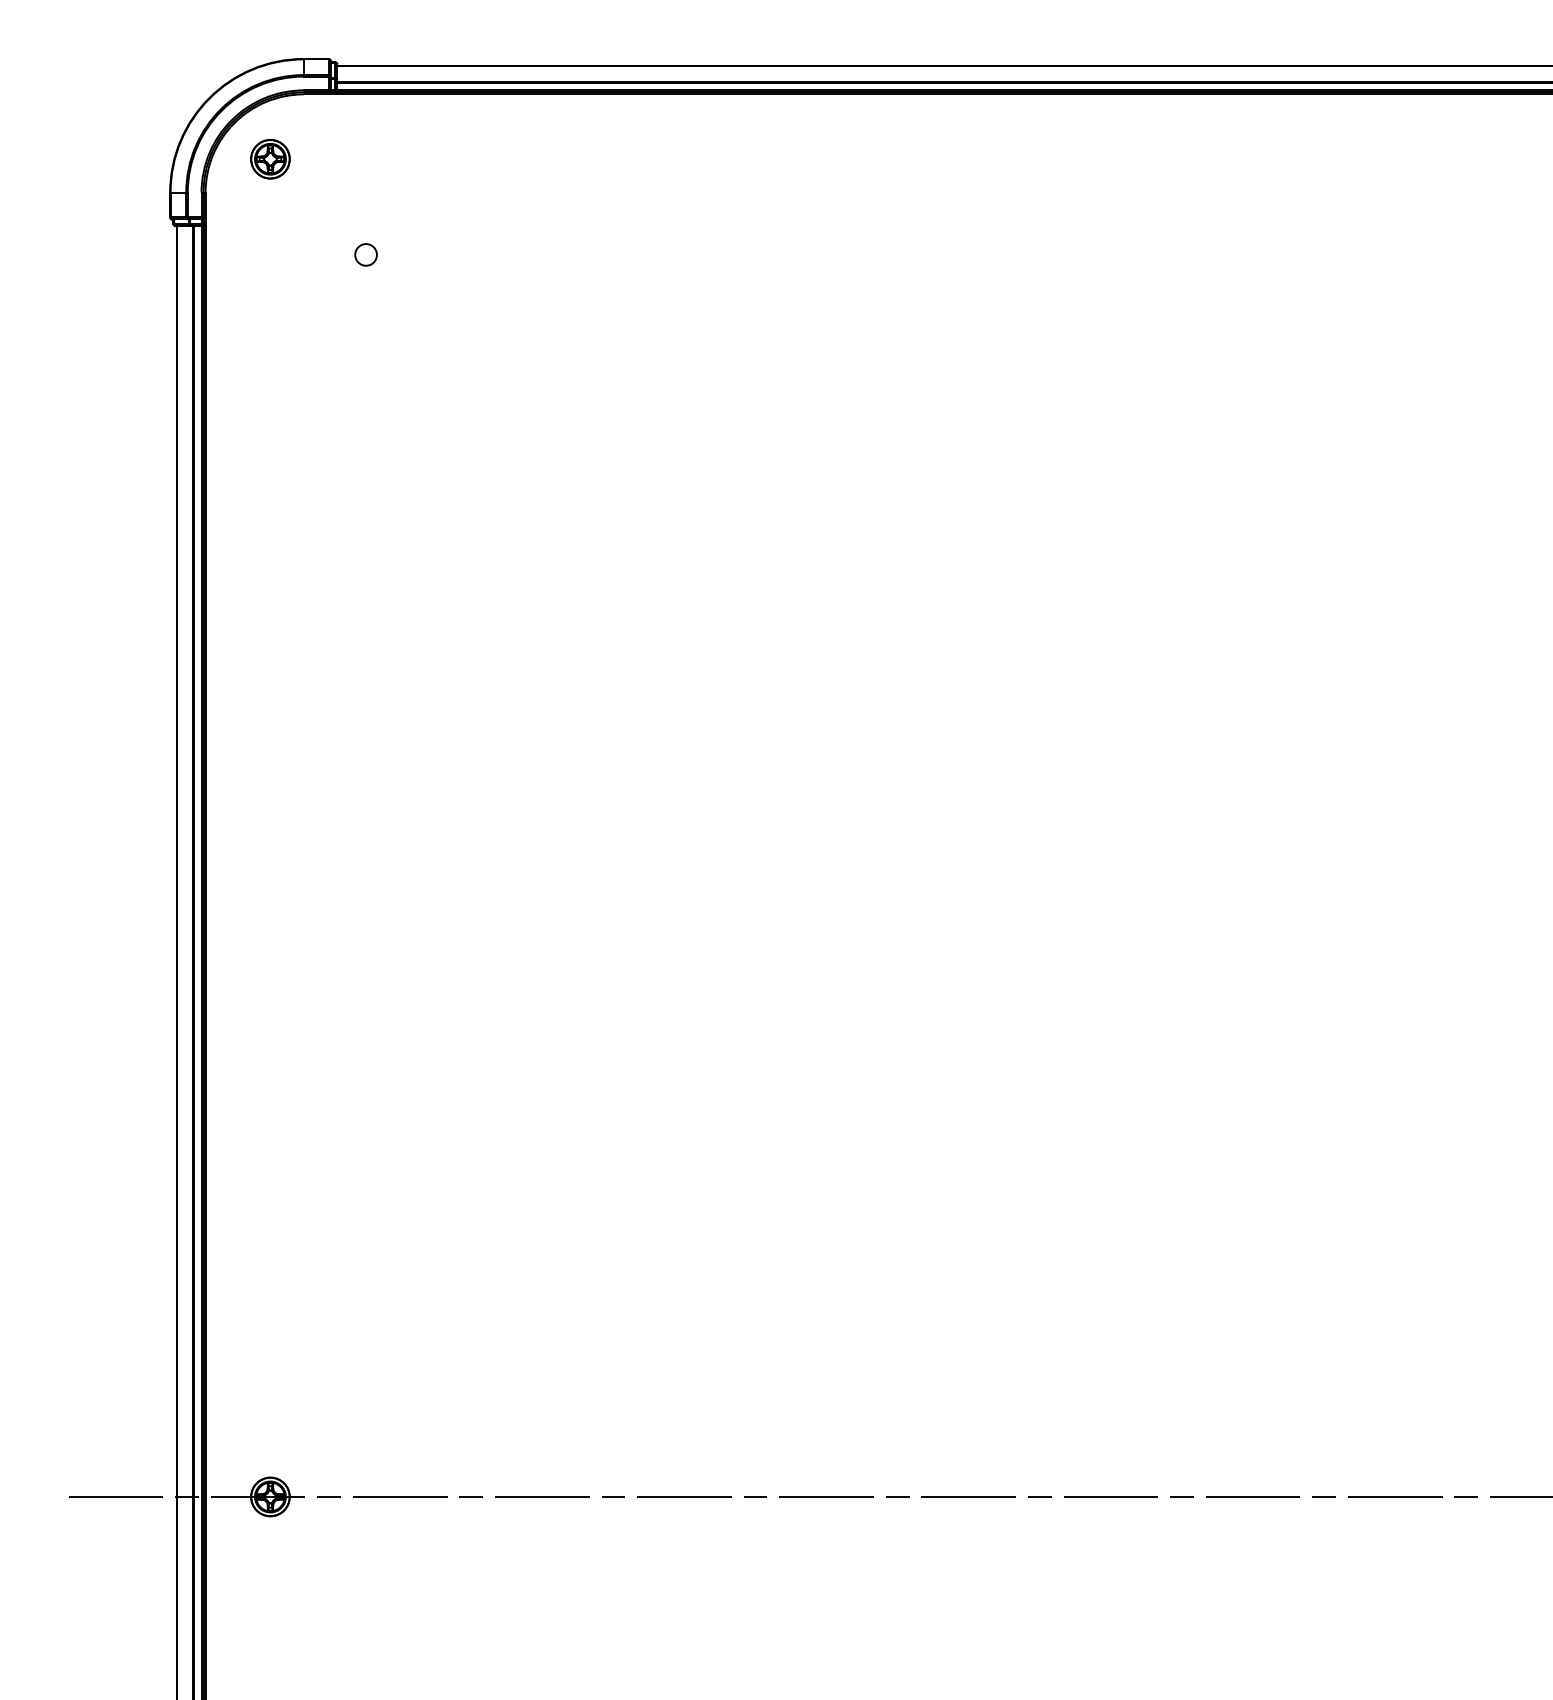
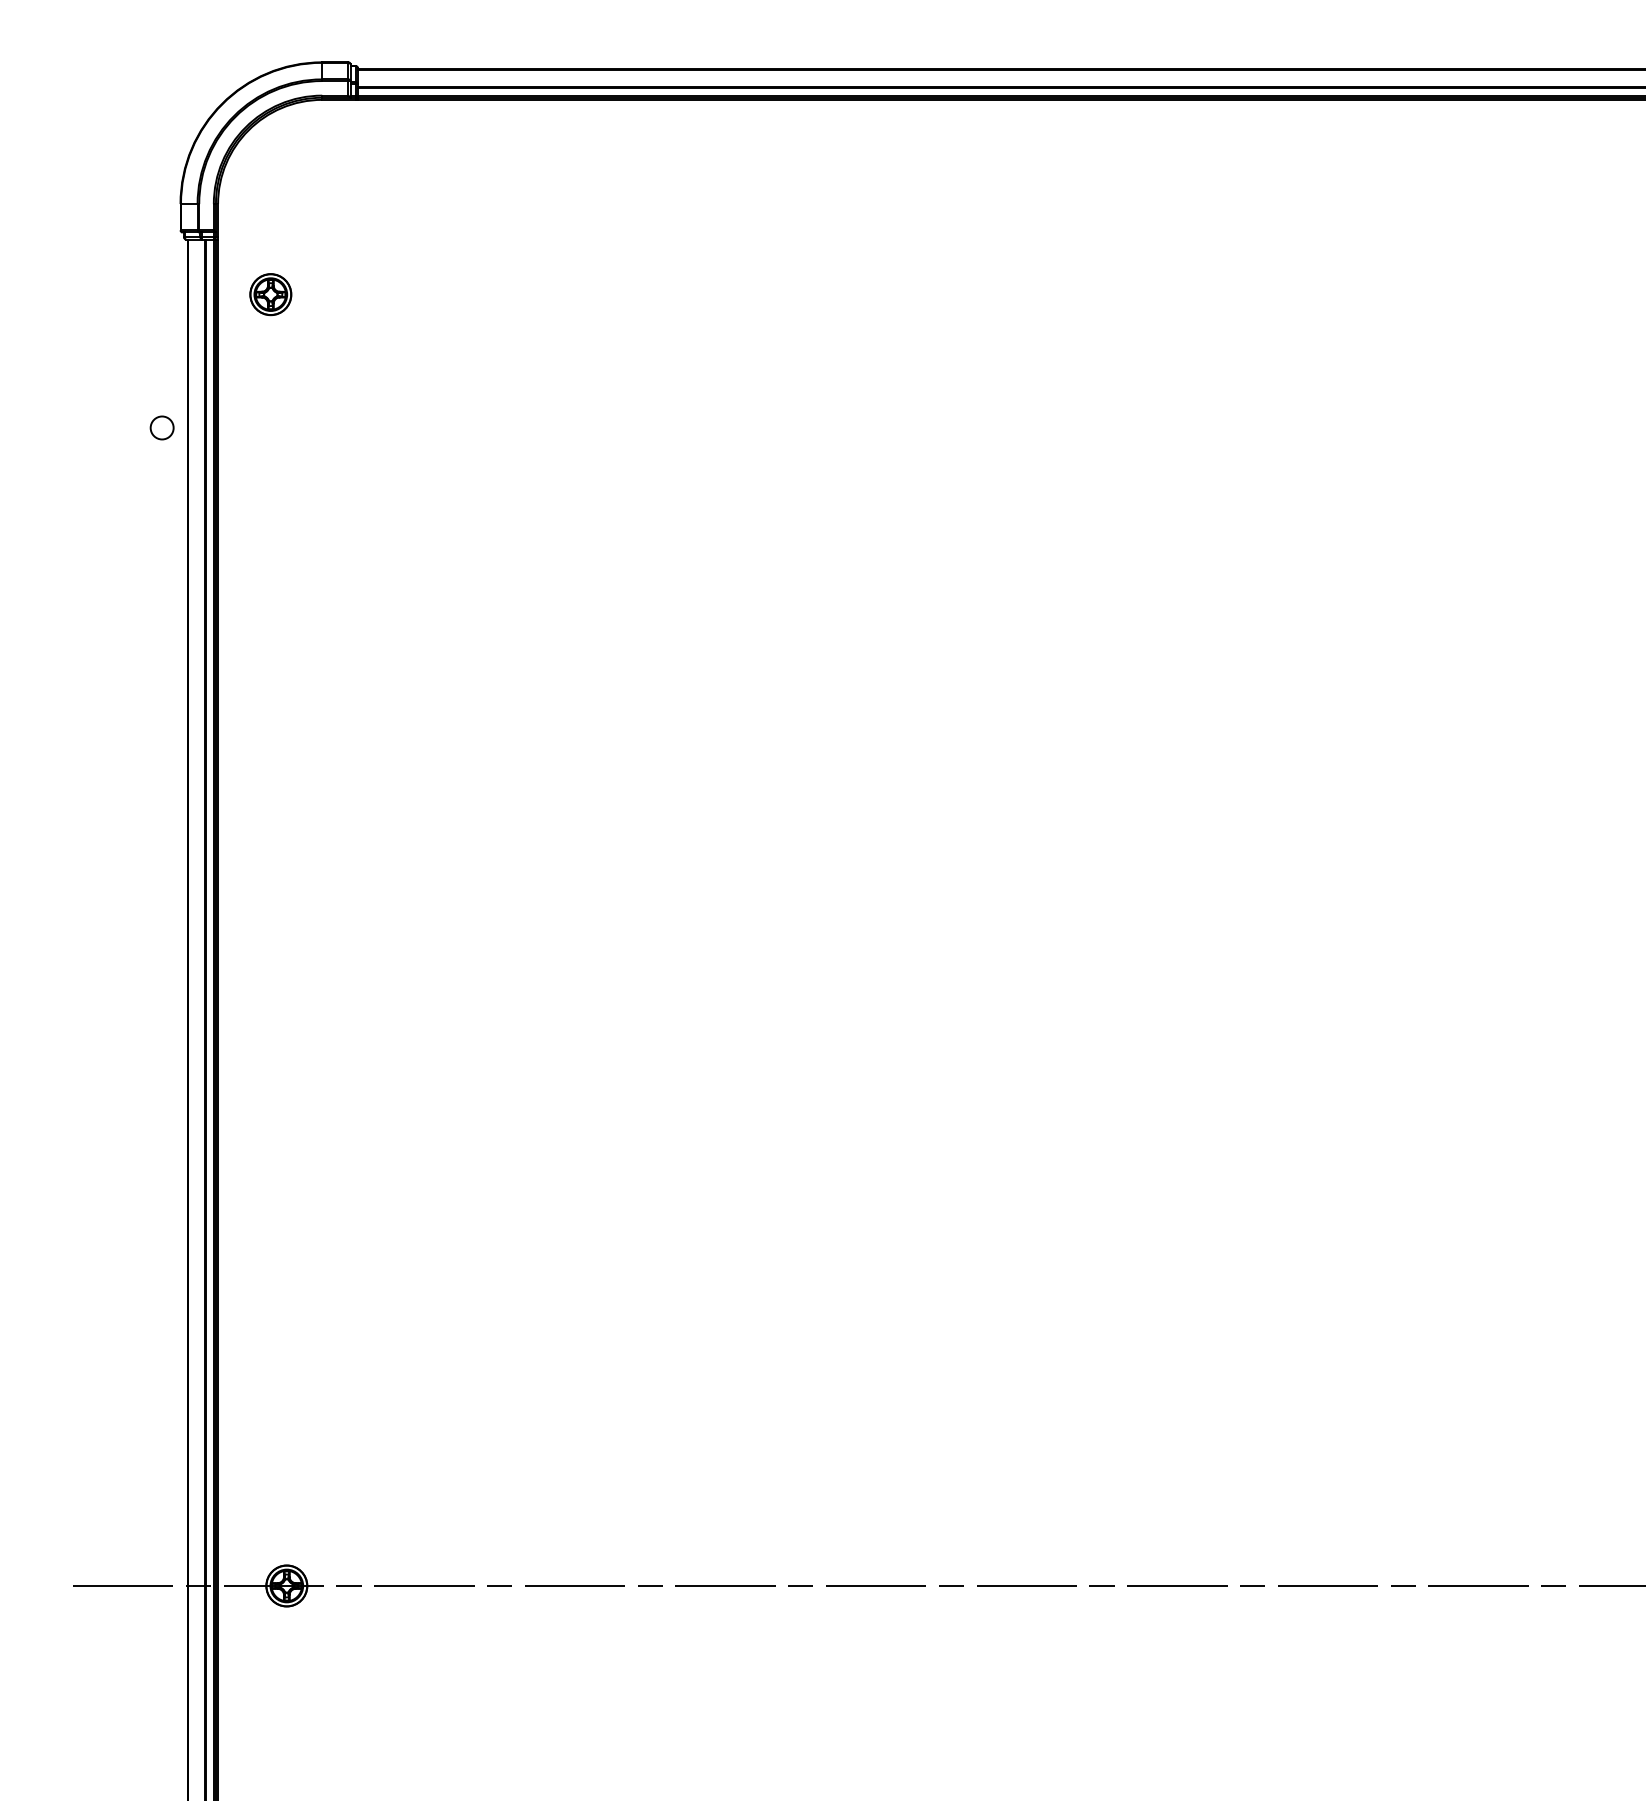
part: (270, 159) -> (270, 294), moved
circle: (365, 254) -> (161, 427), moved

